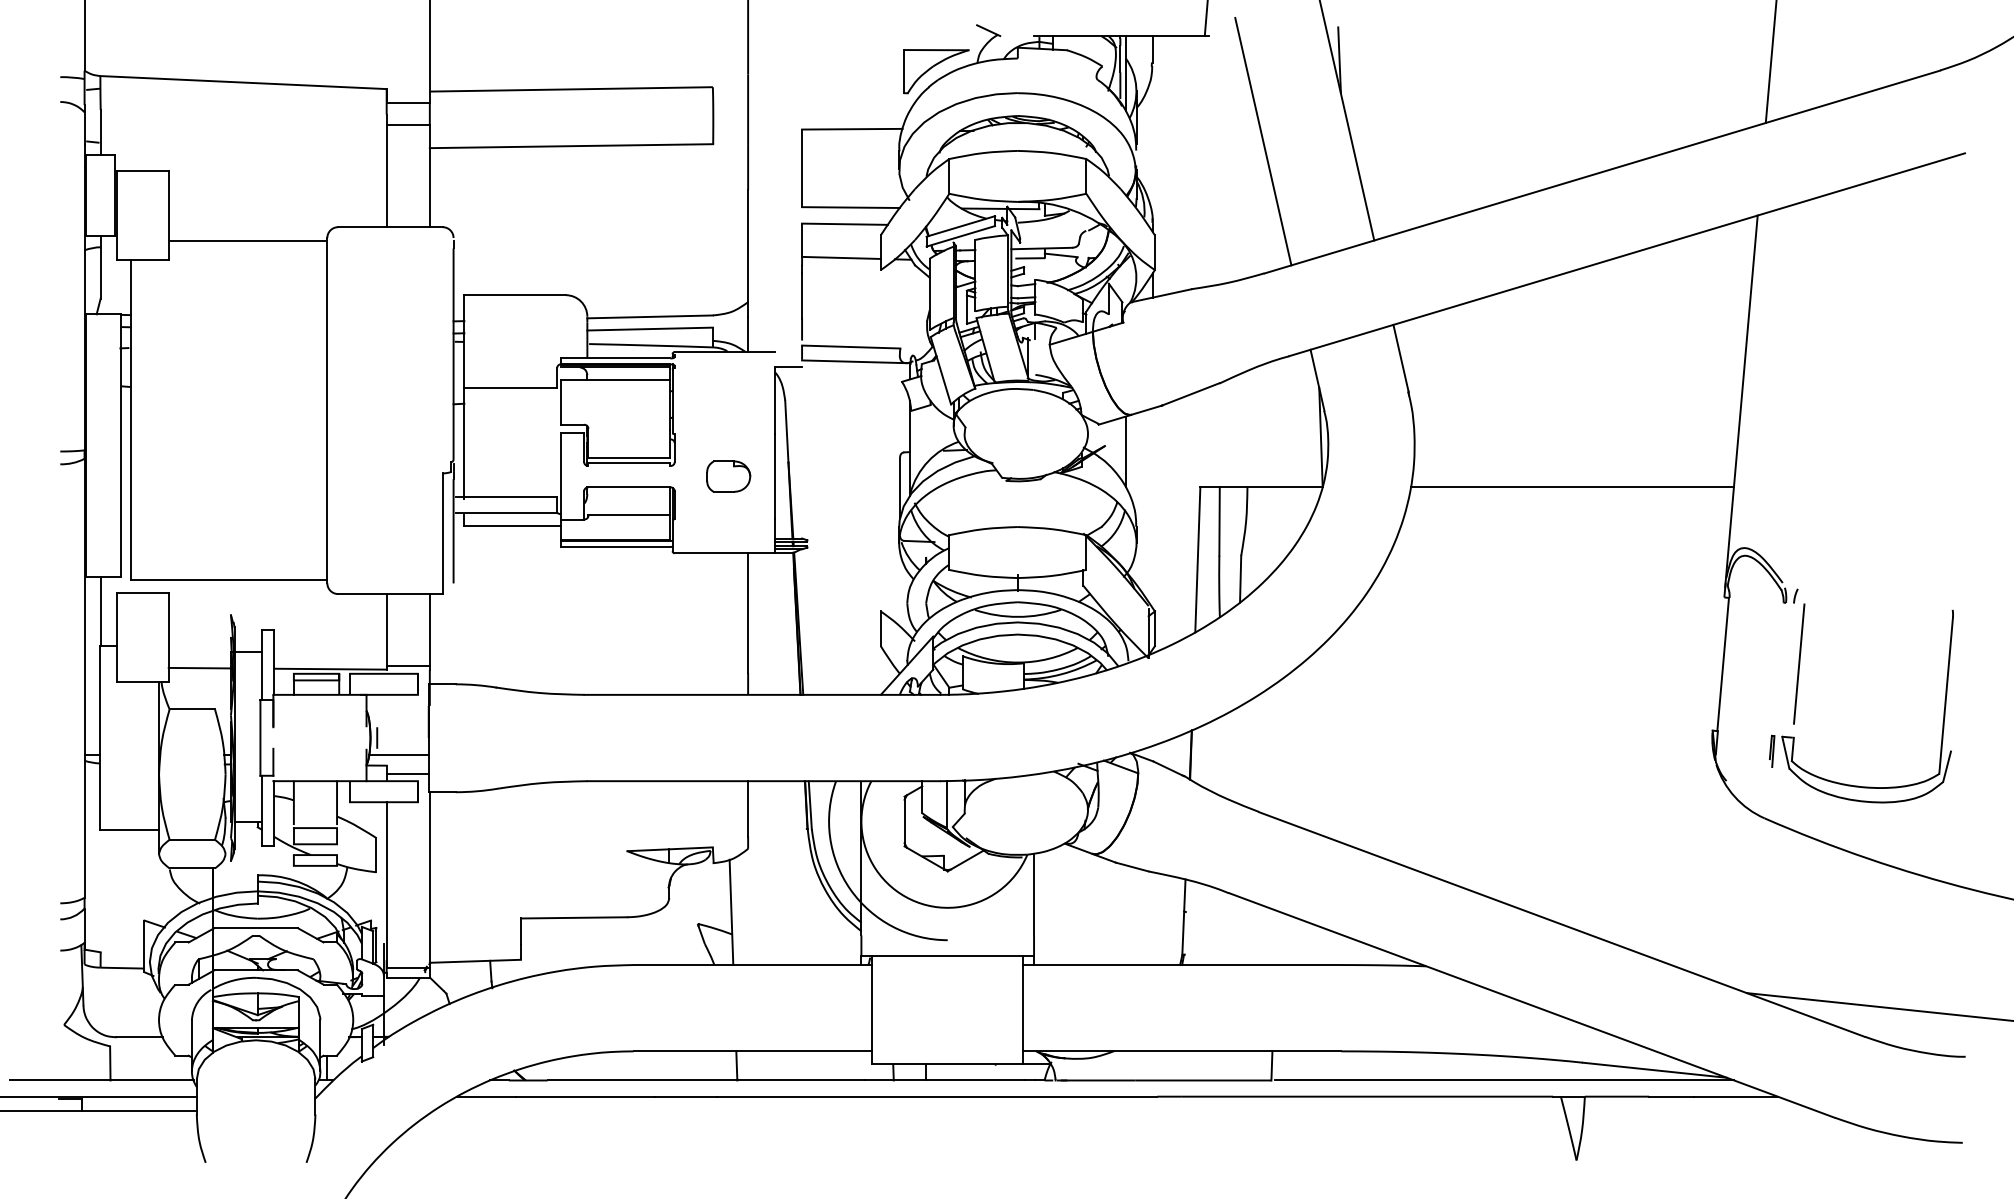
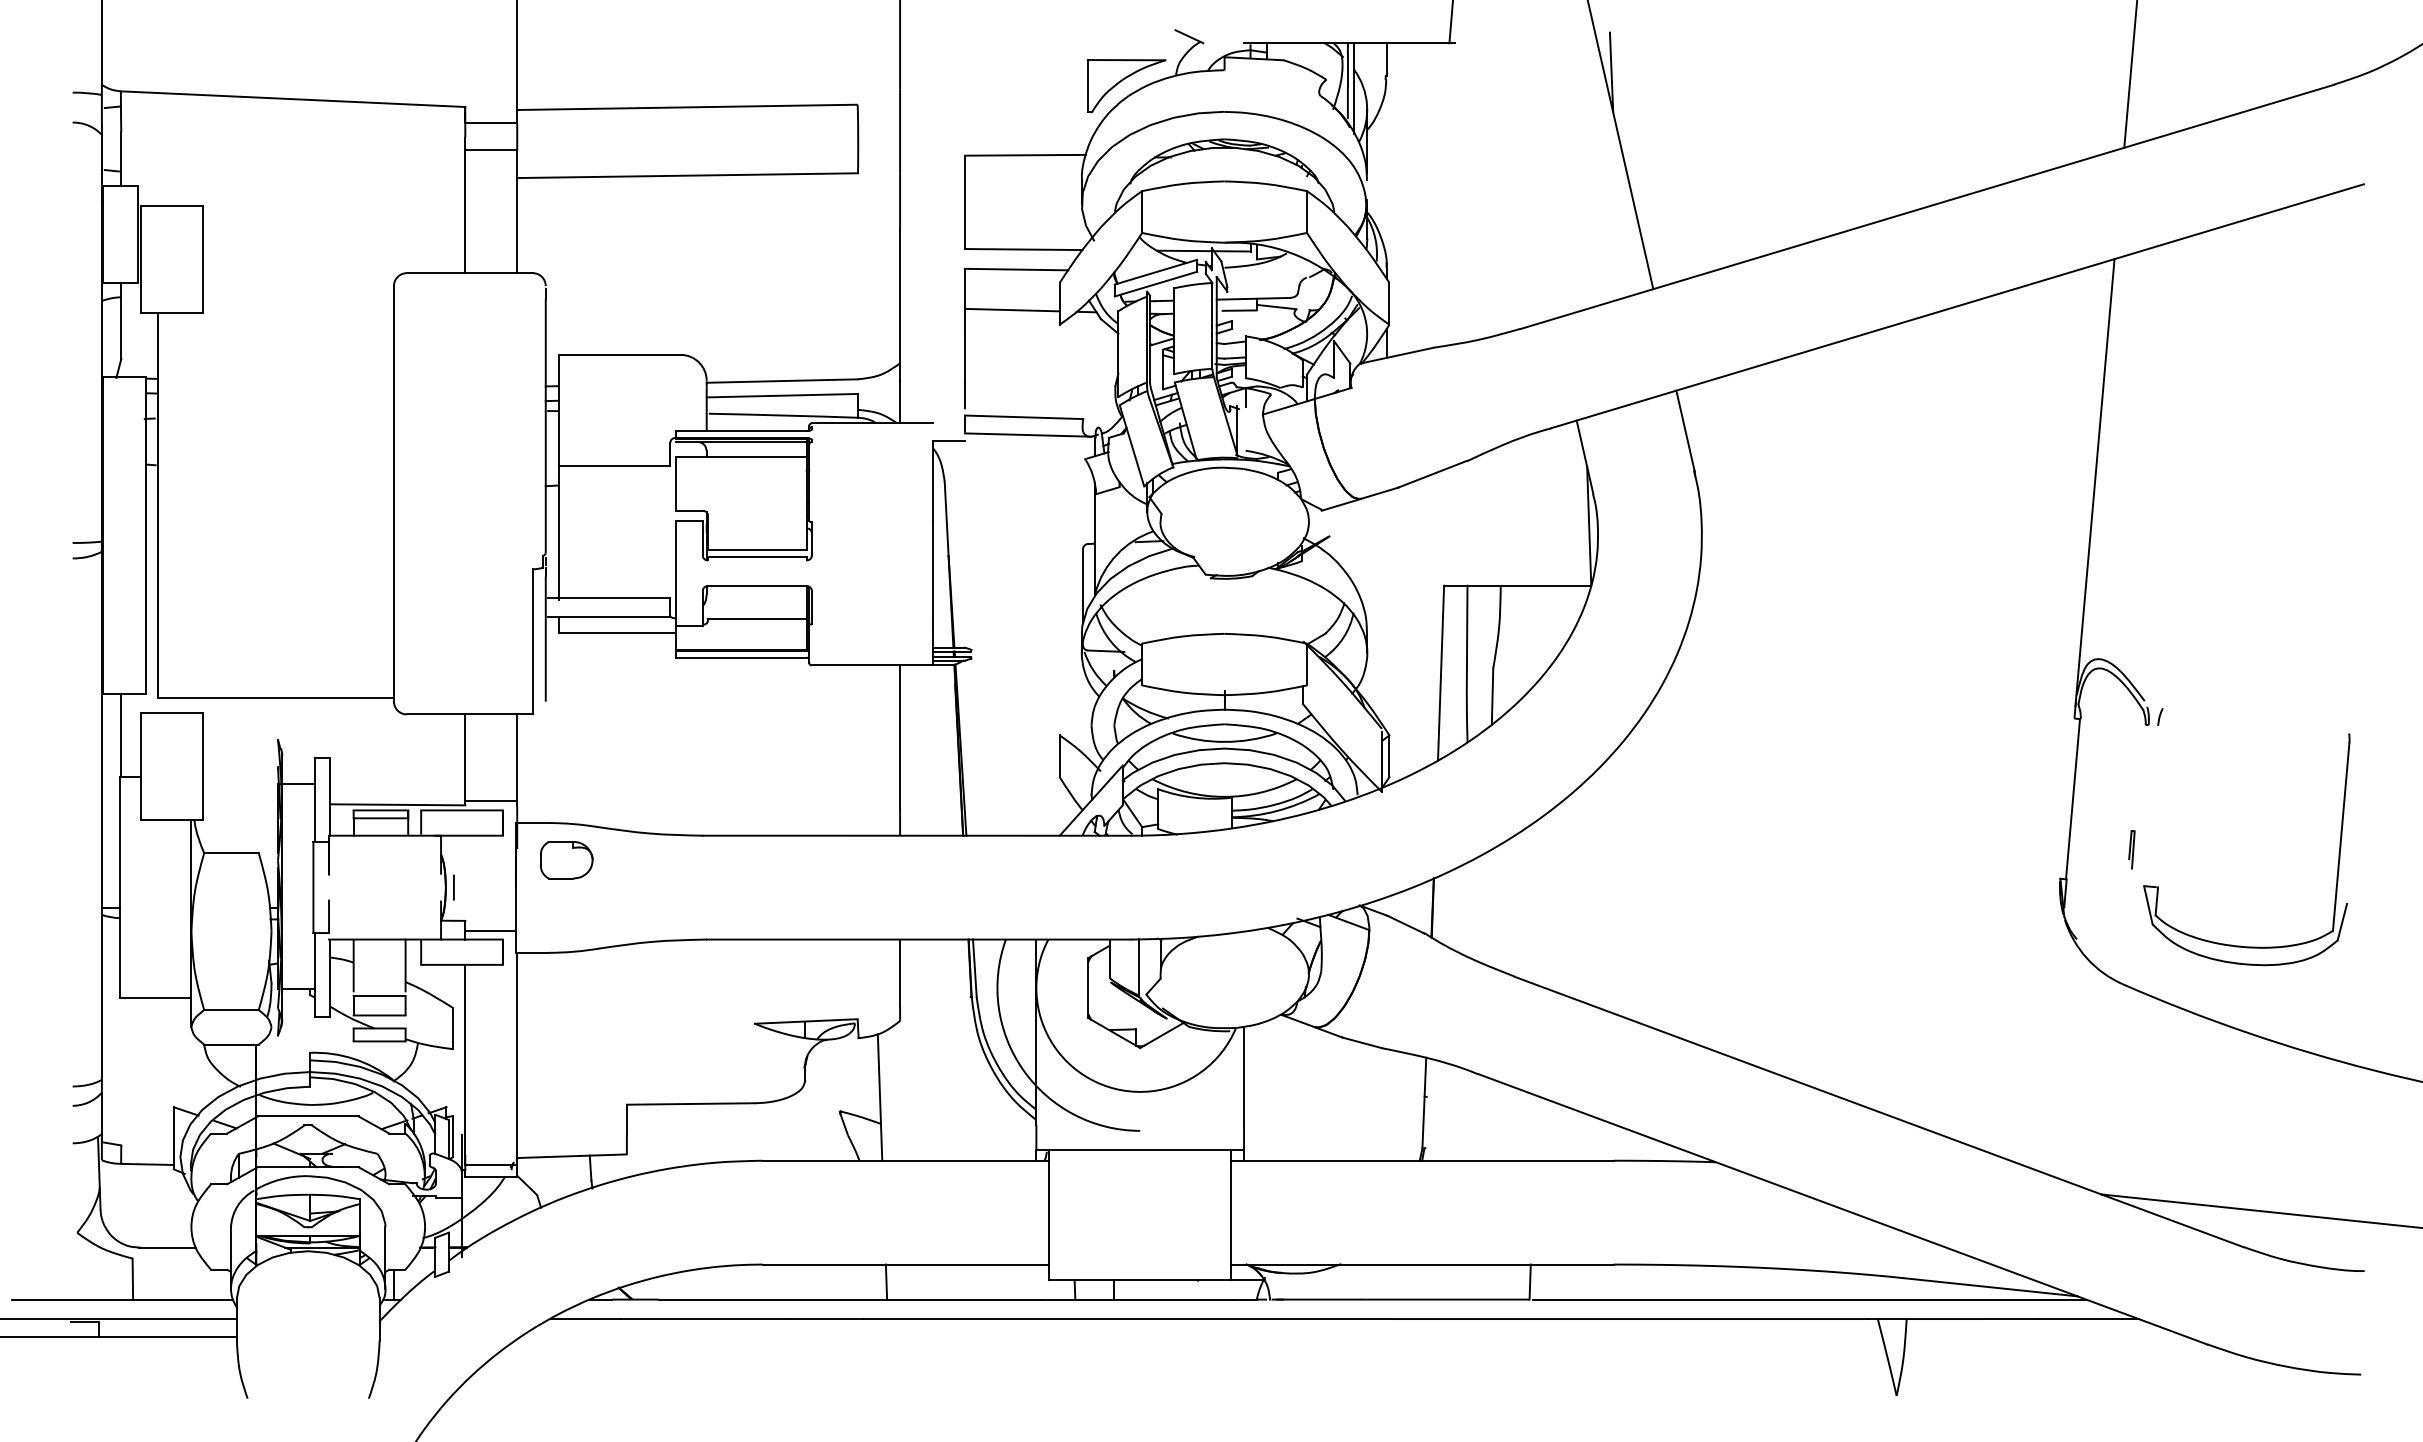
line: (1263, 141) -> (1519, 170), removed
line: (248, 241) -> (298, 290), removed
line: (1125, 451) -> (1354, 543), removed
part: (728, 476) -> (566, 860), moved
line: (1572, 486) -> (1891, 585), removed
line: (1799, 663) -> (2164, 798), removed
line: (199, 668) -> (240, 803), removed
part: (1771, 751) -> (2131, 849), moved
line: (398, 755) -> (479, 908), removed

